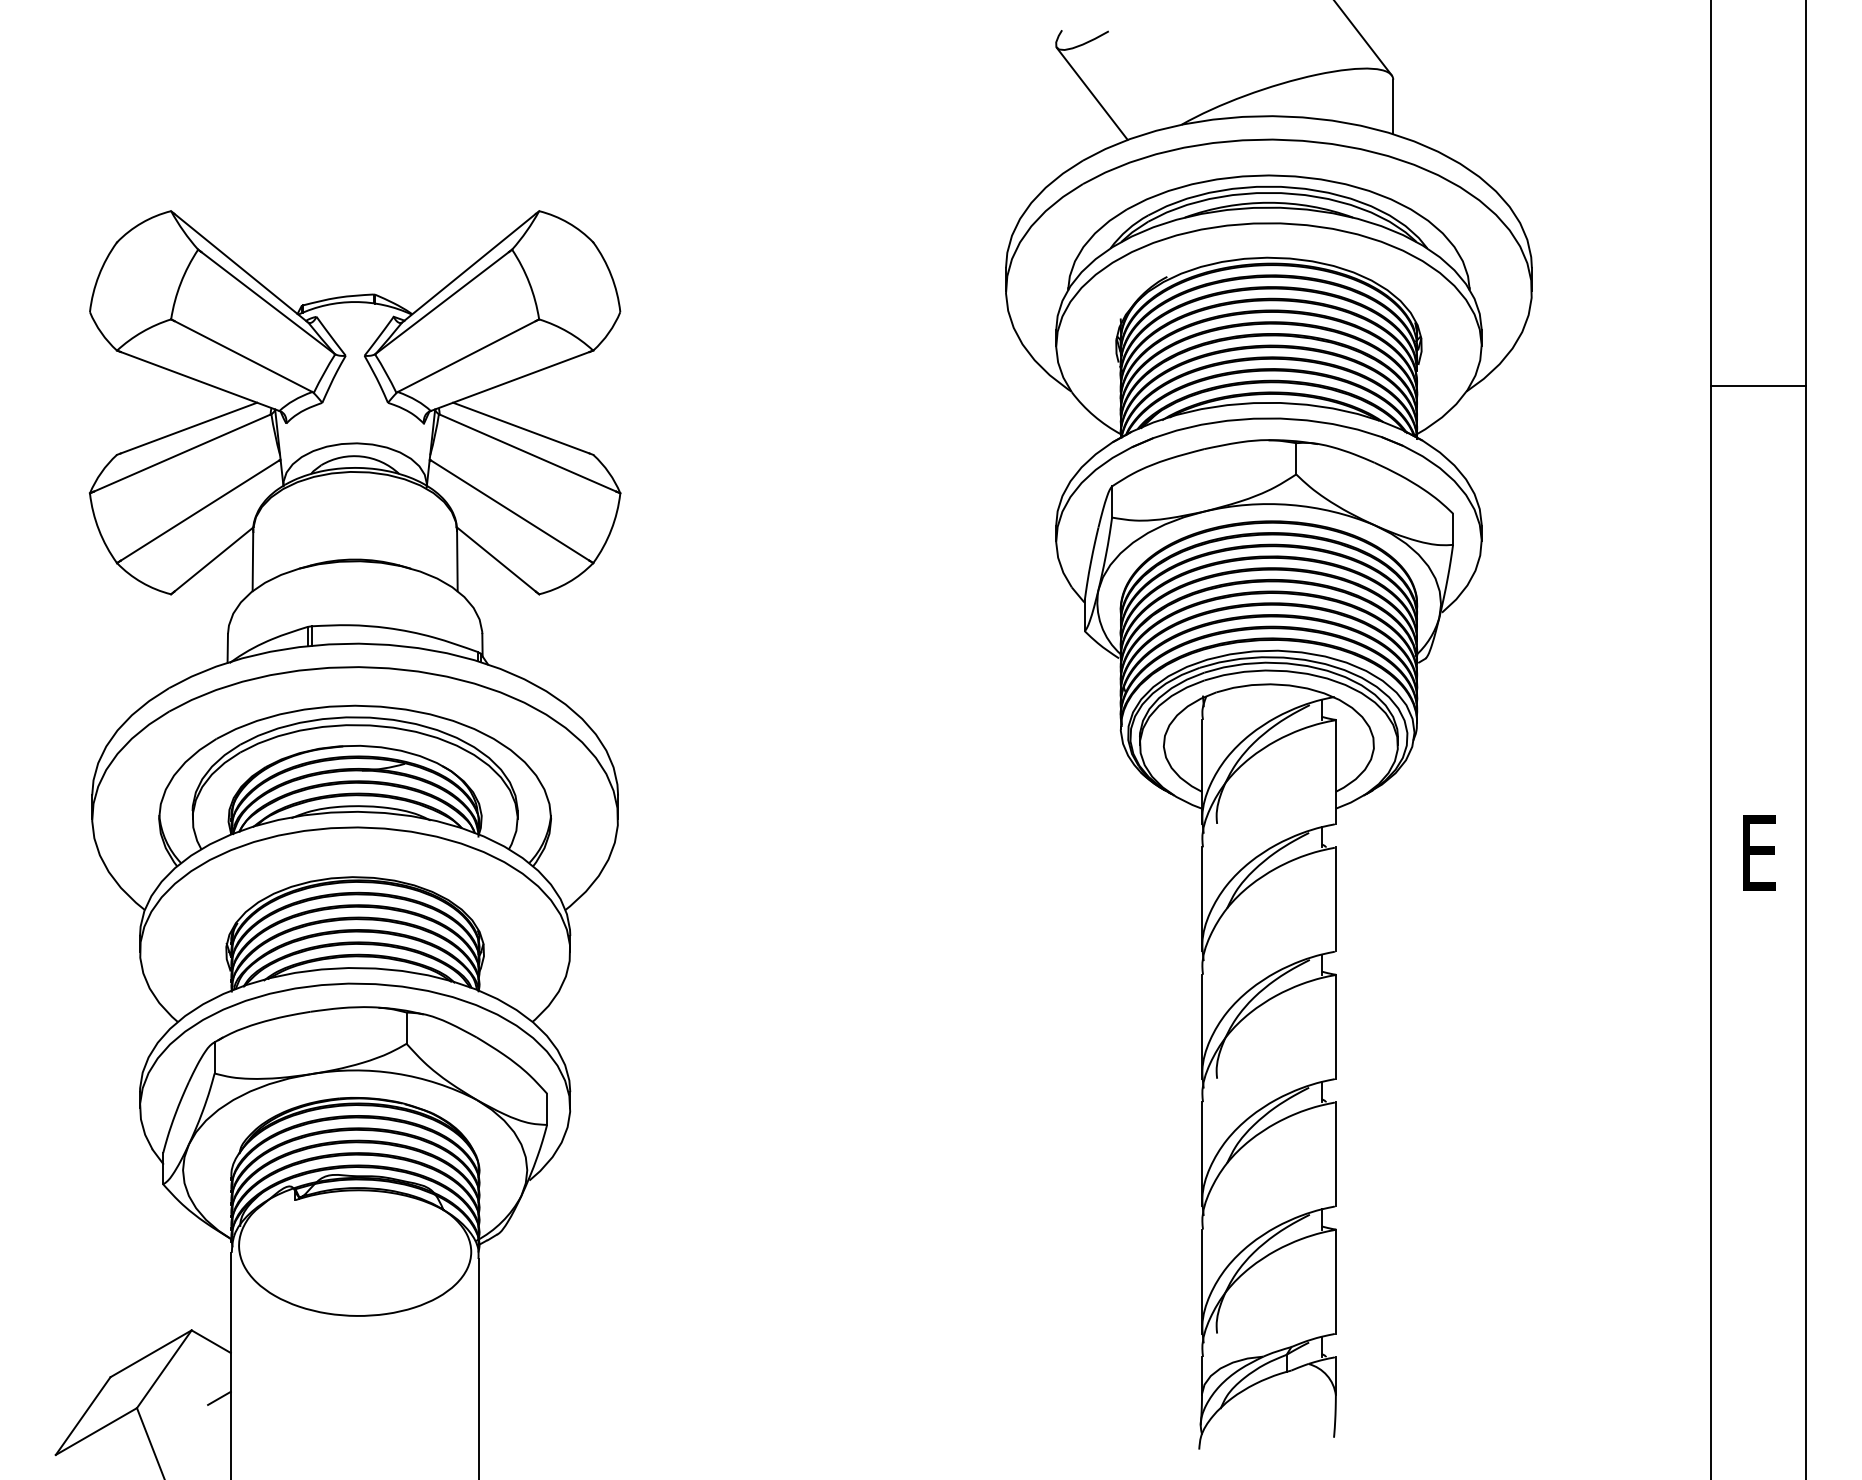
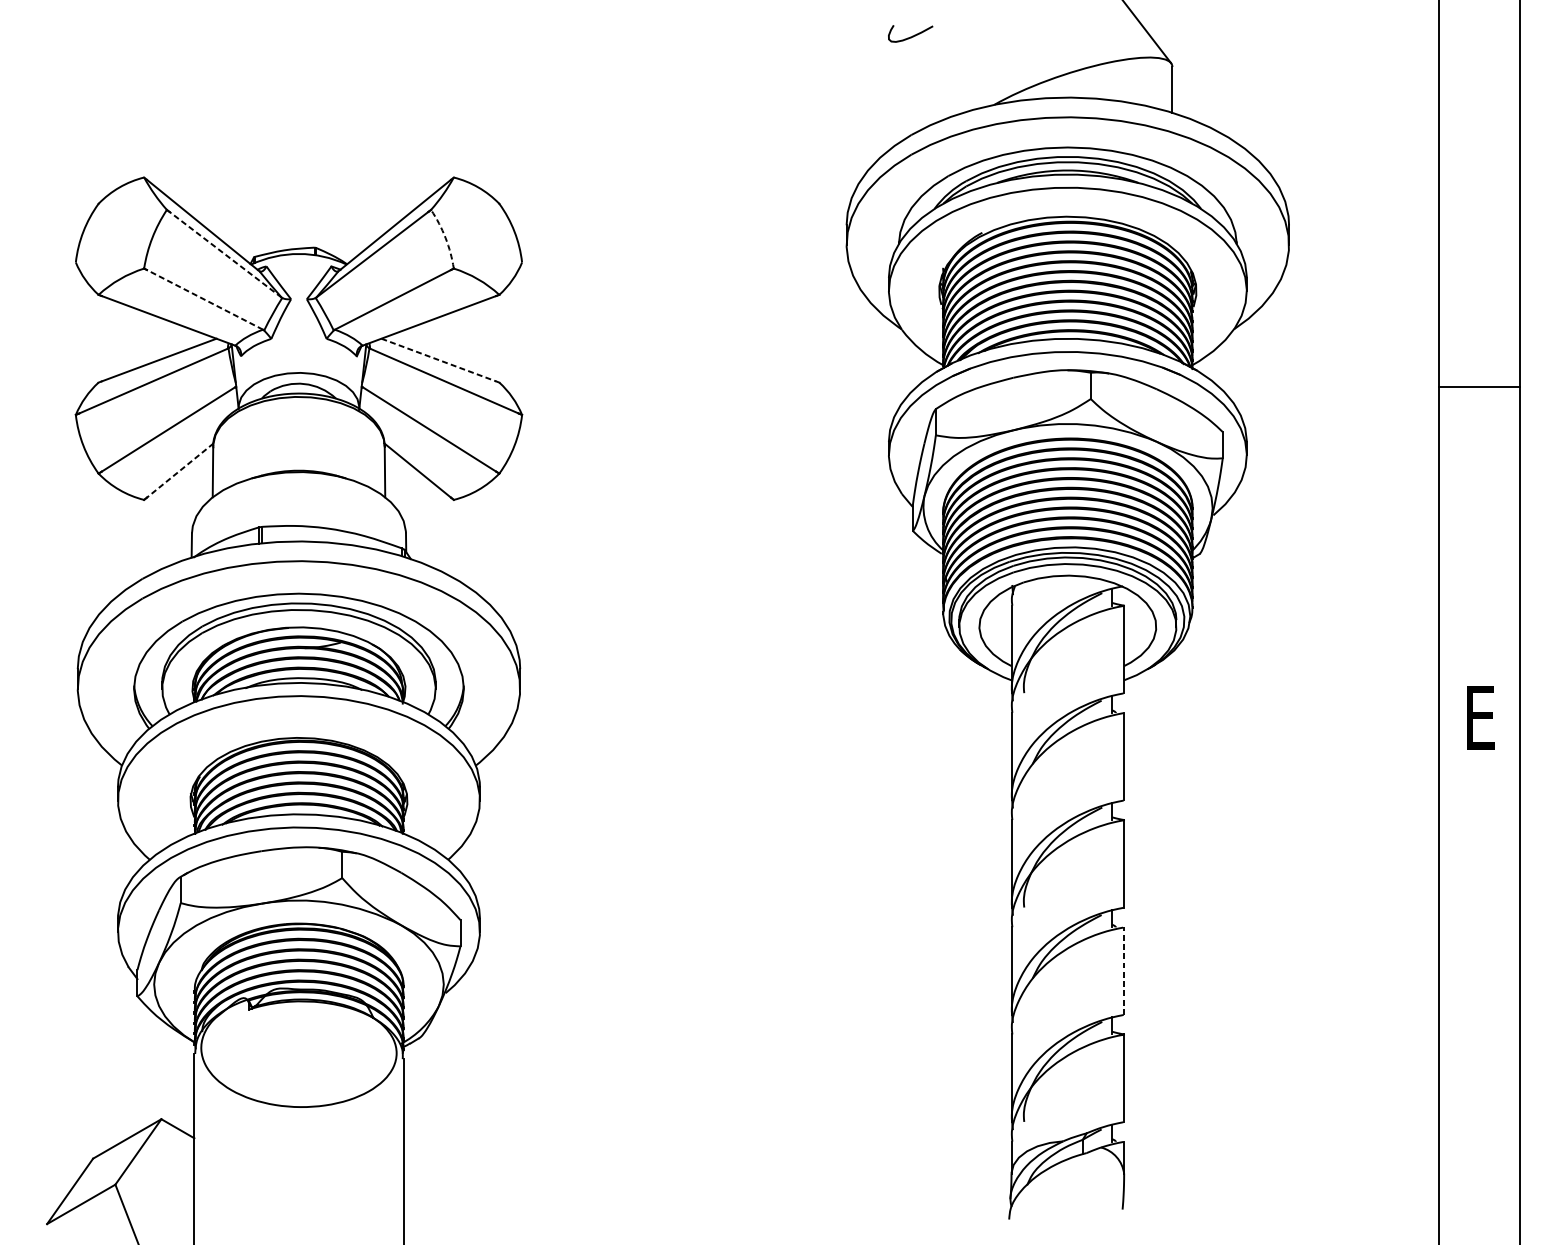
line: (1091, 93) -> (918, 78), removed
arc: (529, 283) -> (445, 238), solid -> dashed
line: (267, 302) -> (225, 254), solid -> dashed
line: (243, 356) -> (205, 299), solid -> dashed
line: (1758, 386) -> (1479, 387), moved
line: (521, 428) -> (438, 360), solid -> dashed
line: (213, 559) -> (179, 470), solid -> dashed
line: (1335, 1154) -> (1123, 971), solid -> dashed
line: (219, 1397) -> (184, 1175), removed

